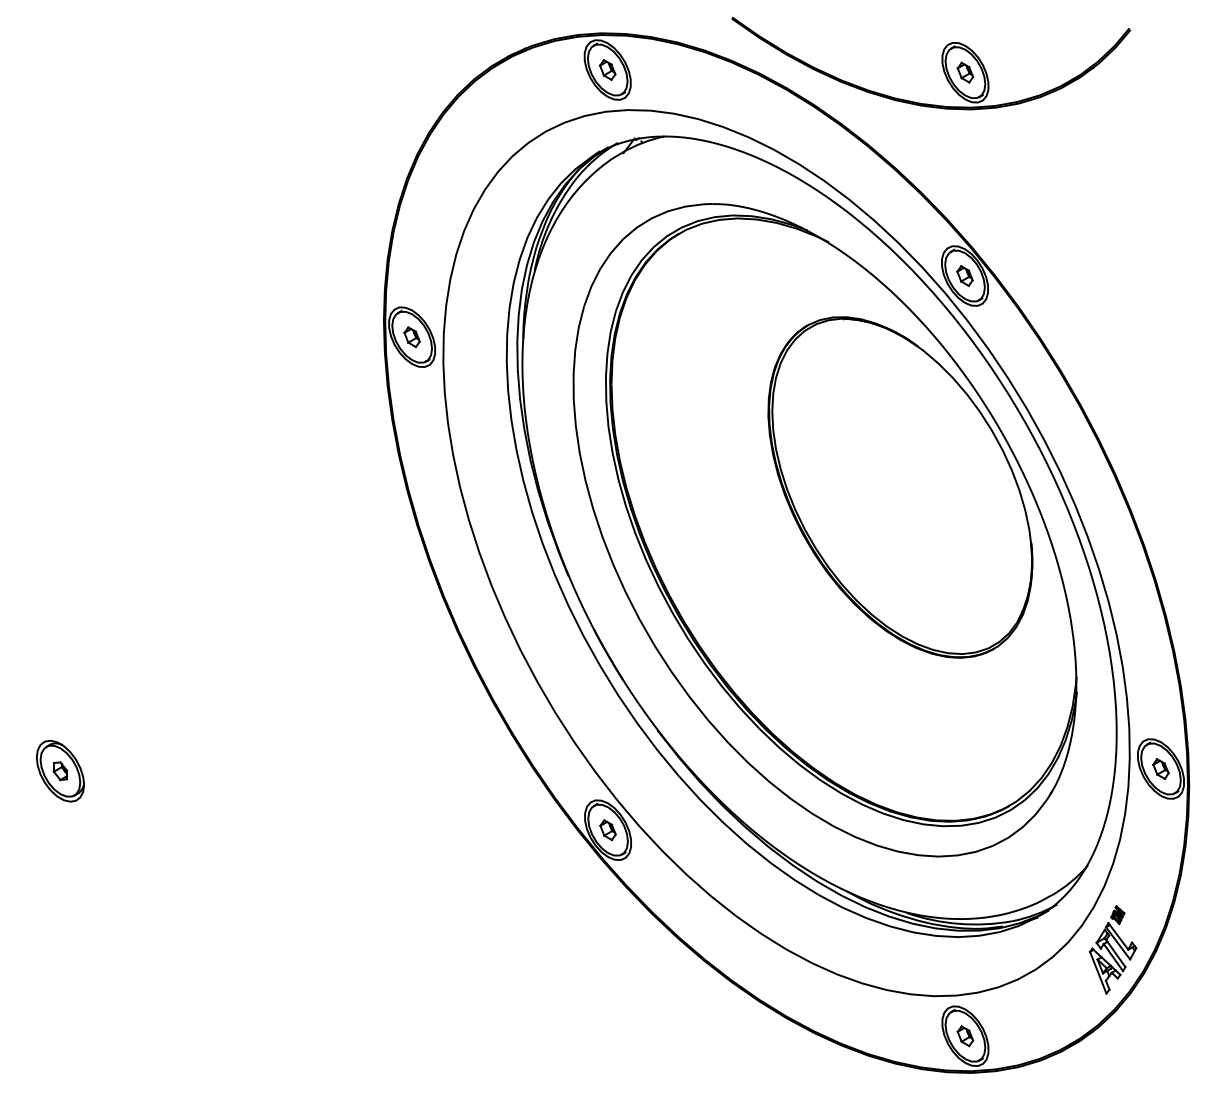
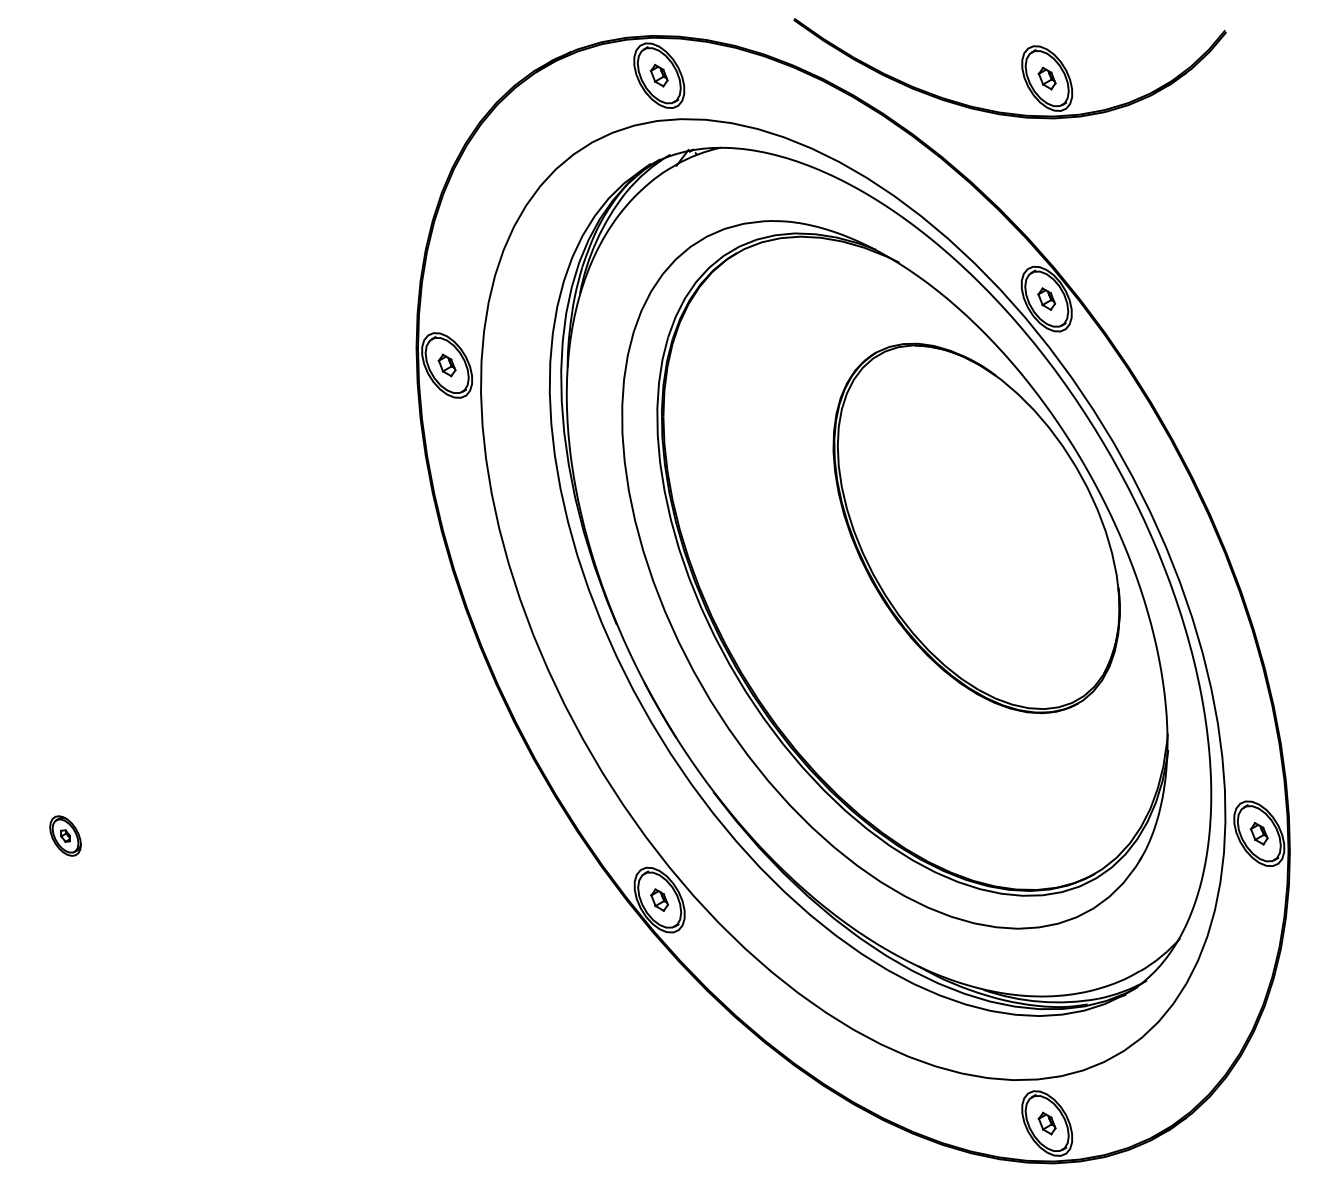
part: (59, 770) -> (64, 835), size x0.6
part: (1112, 949) -> (1206, 1029), removed

